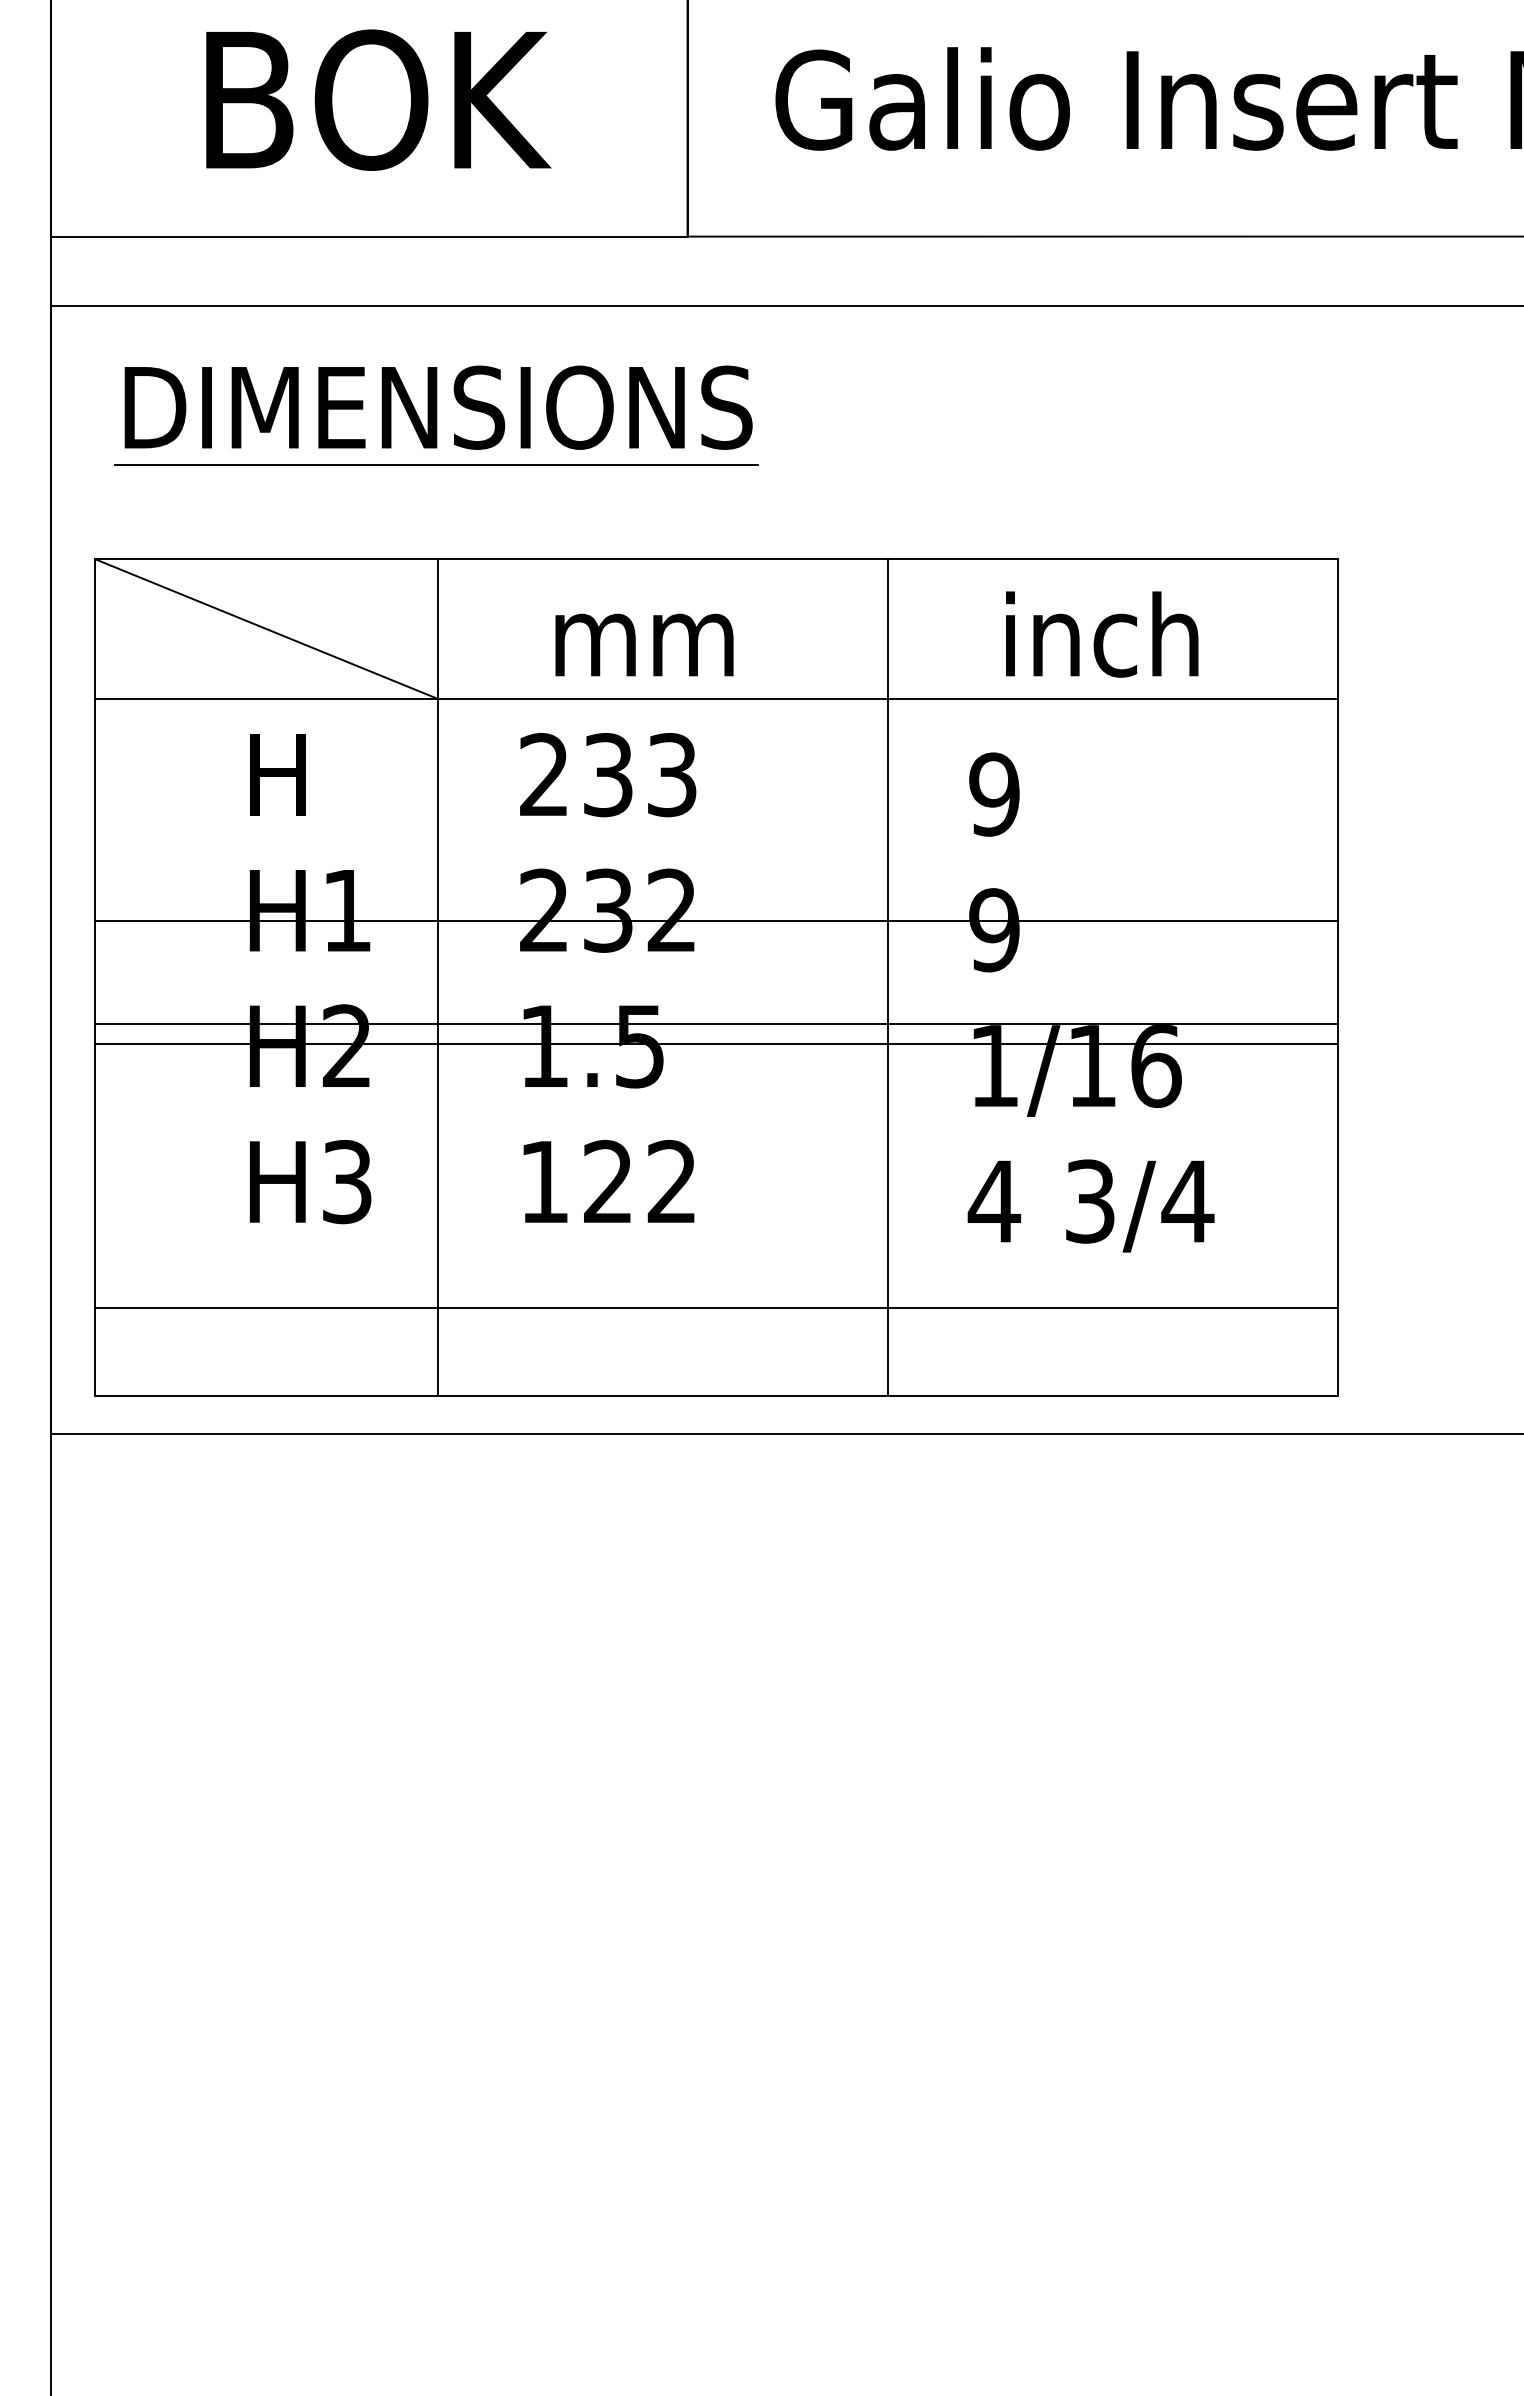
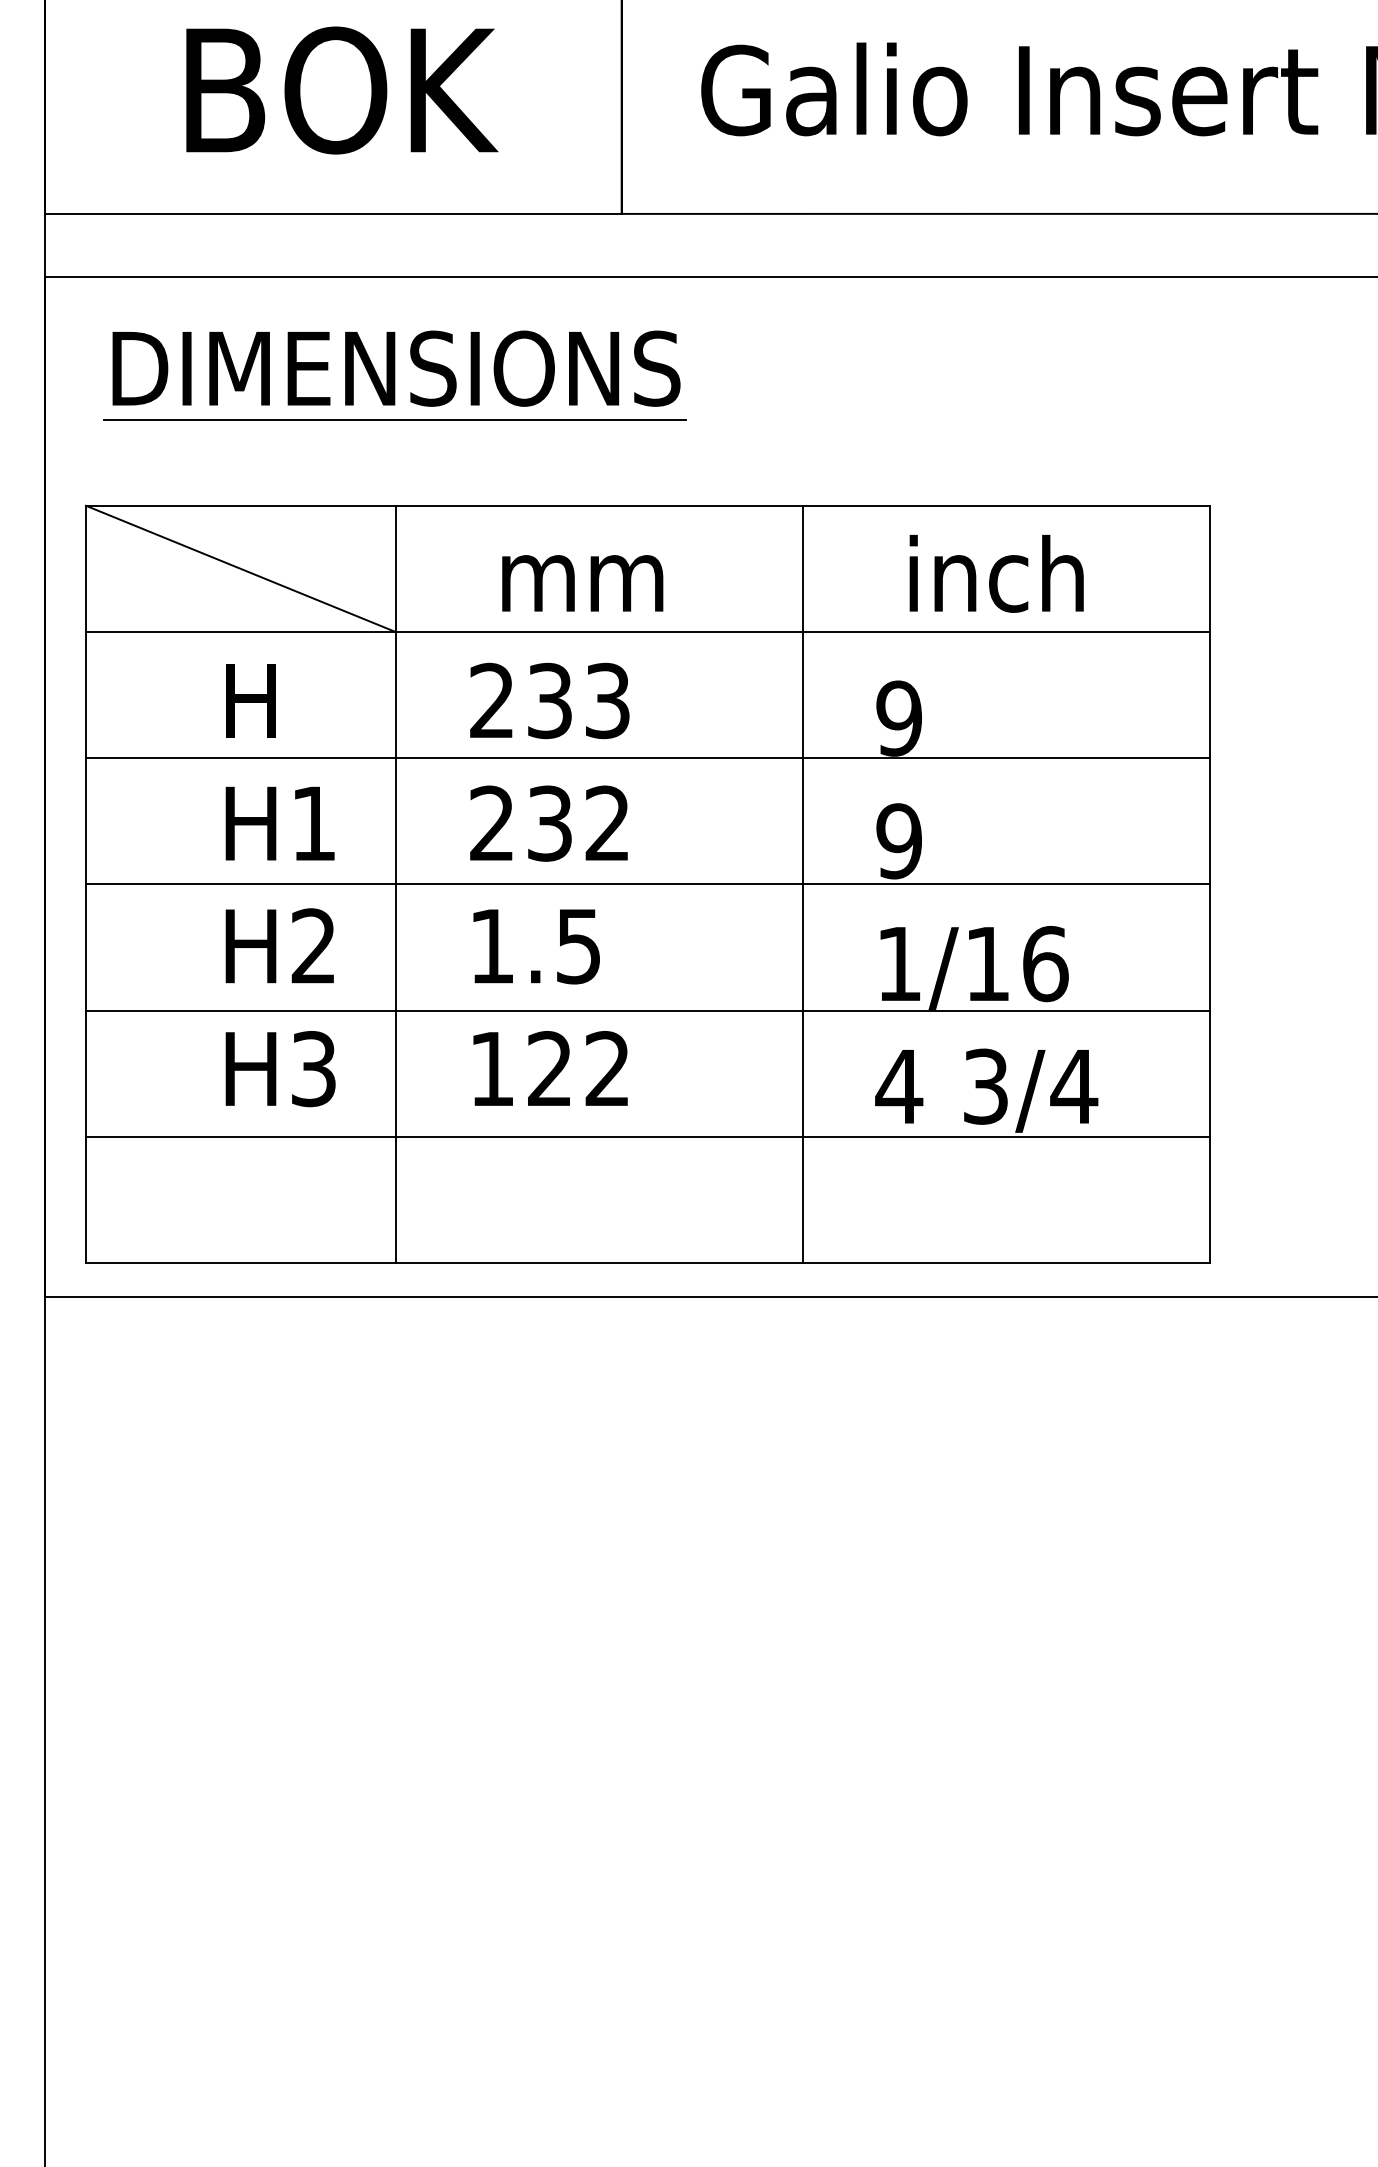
line: (716, 921) -> (647, 758), moved
line: (716, 1023) -> (647, 884), moved
line: (716, 1044) -> (647, 1010), moved
line: (716, 1307) -> (647, 1136), moved

